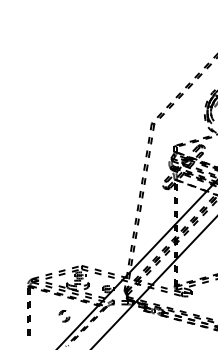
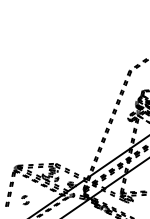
part: (64, 316) -> (25, 200), moved

